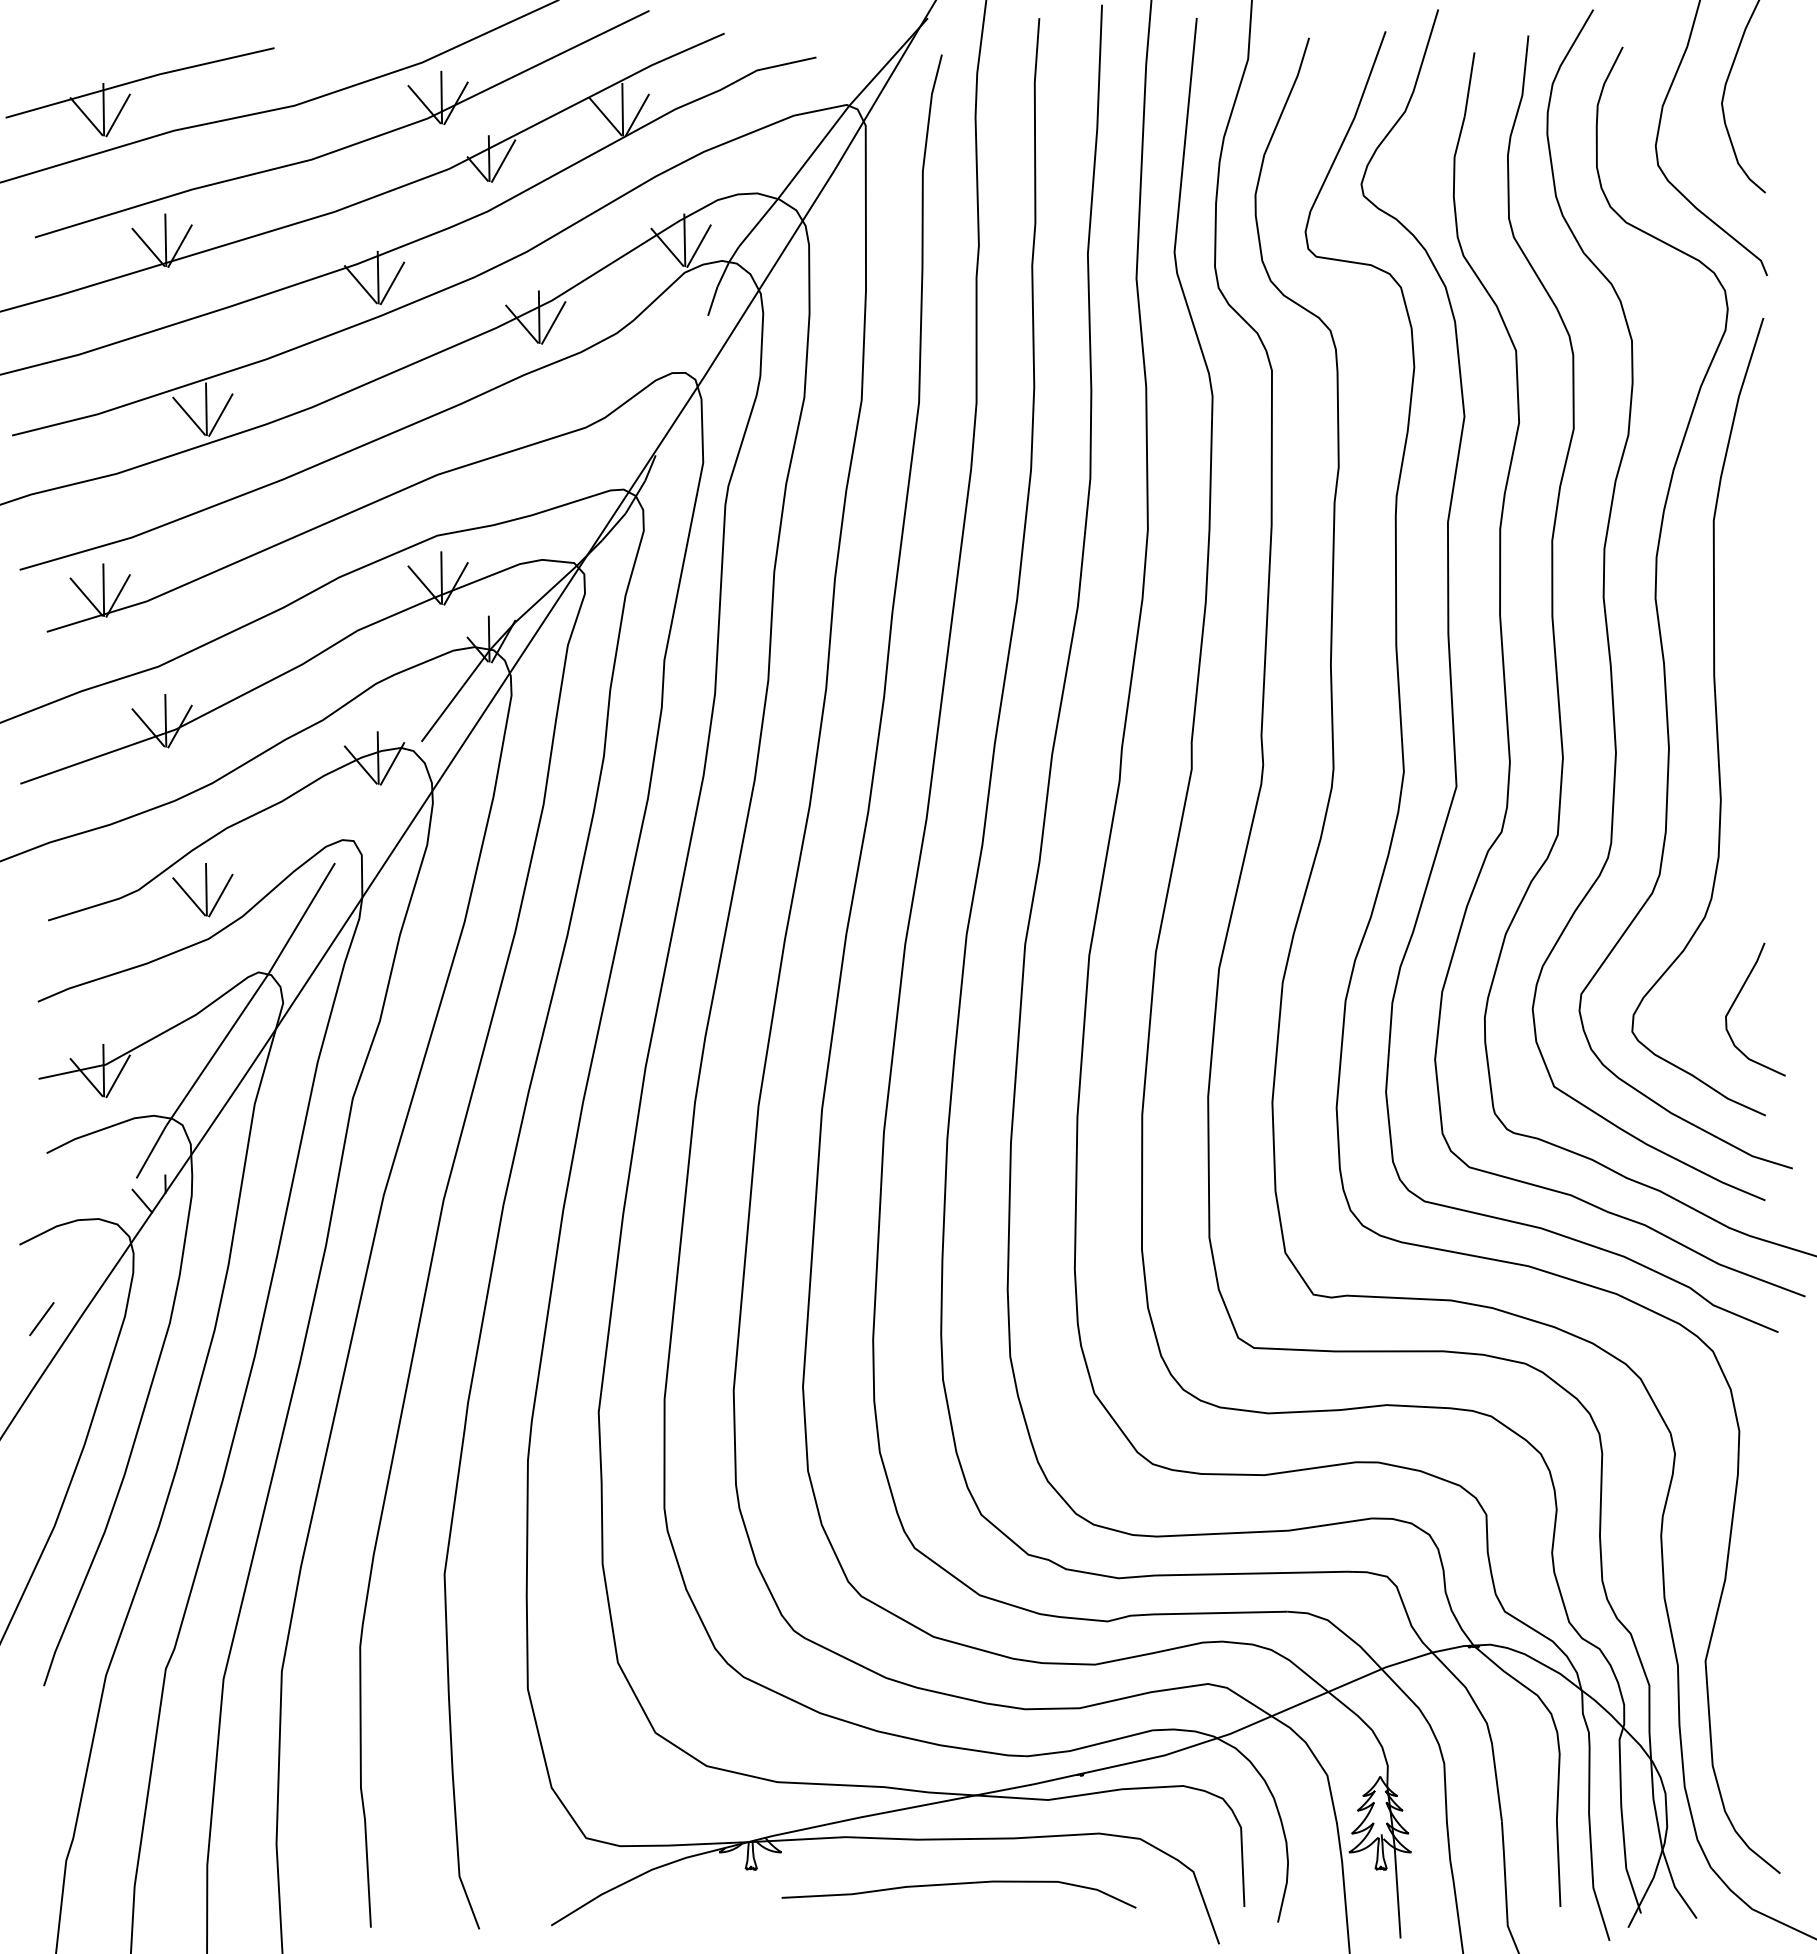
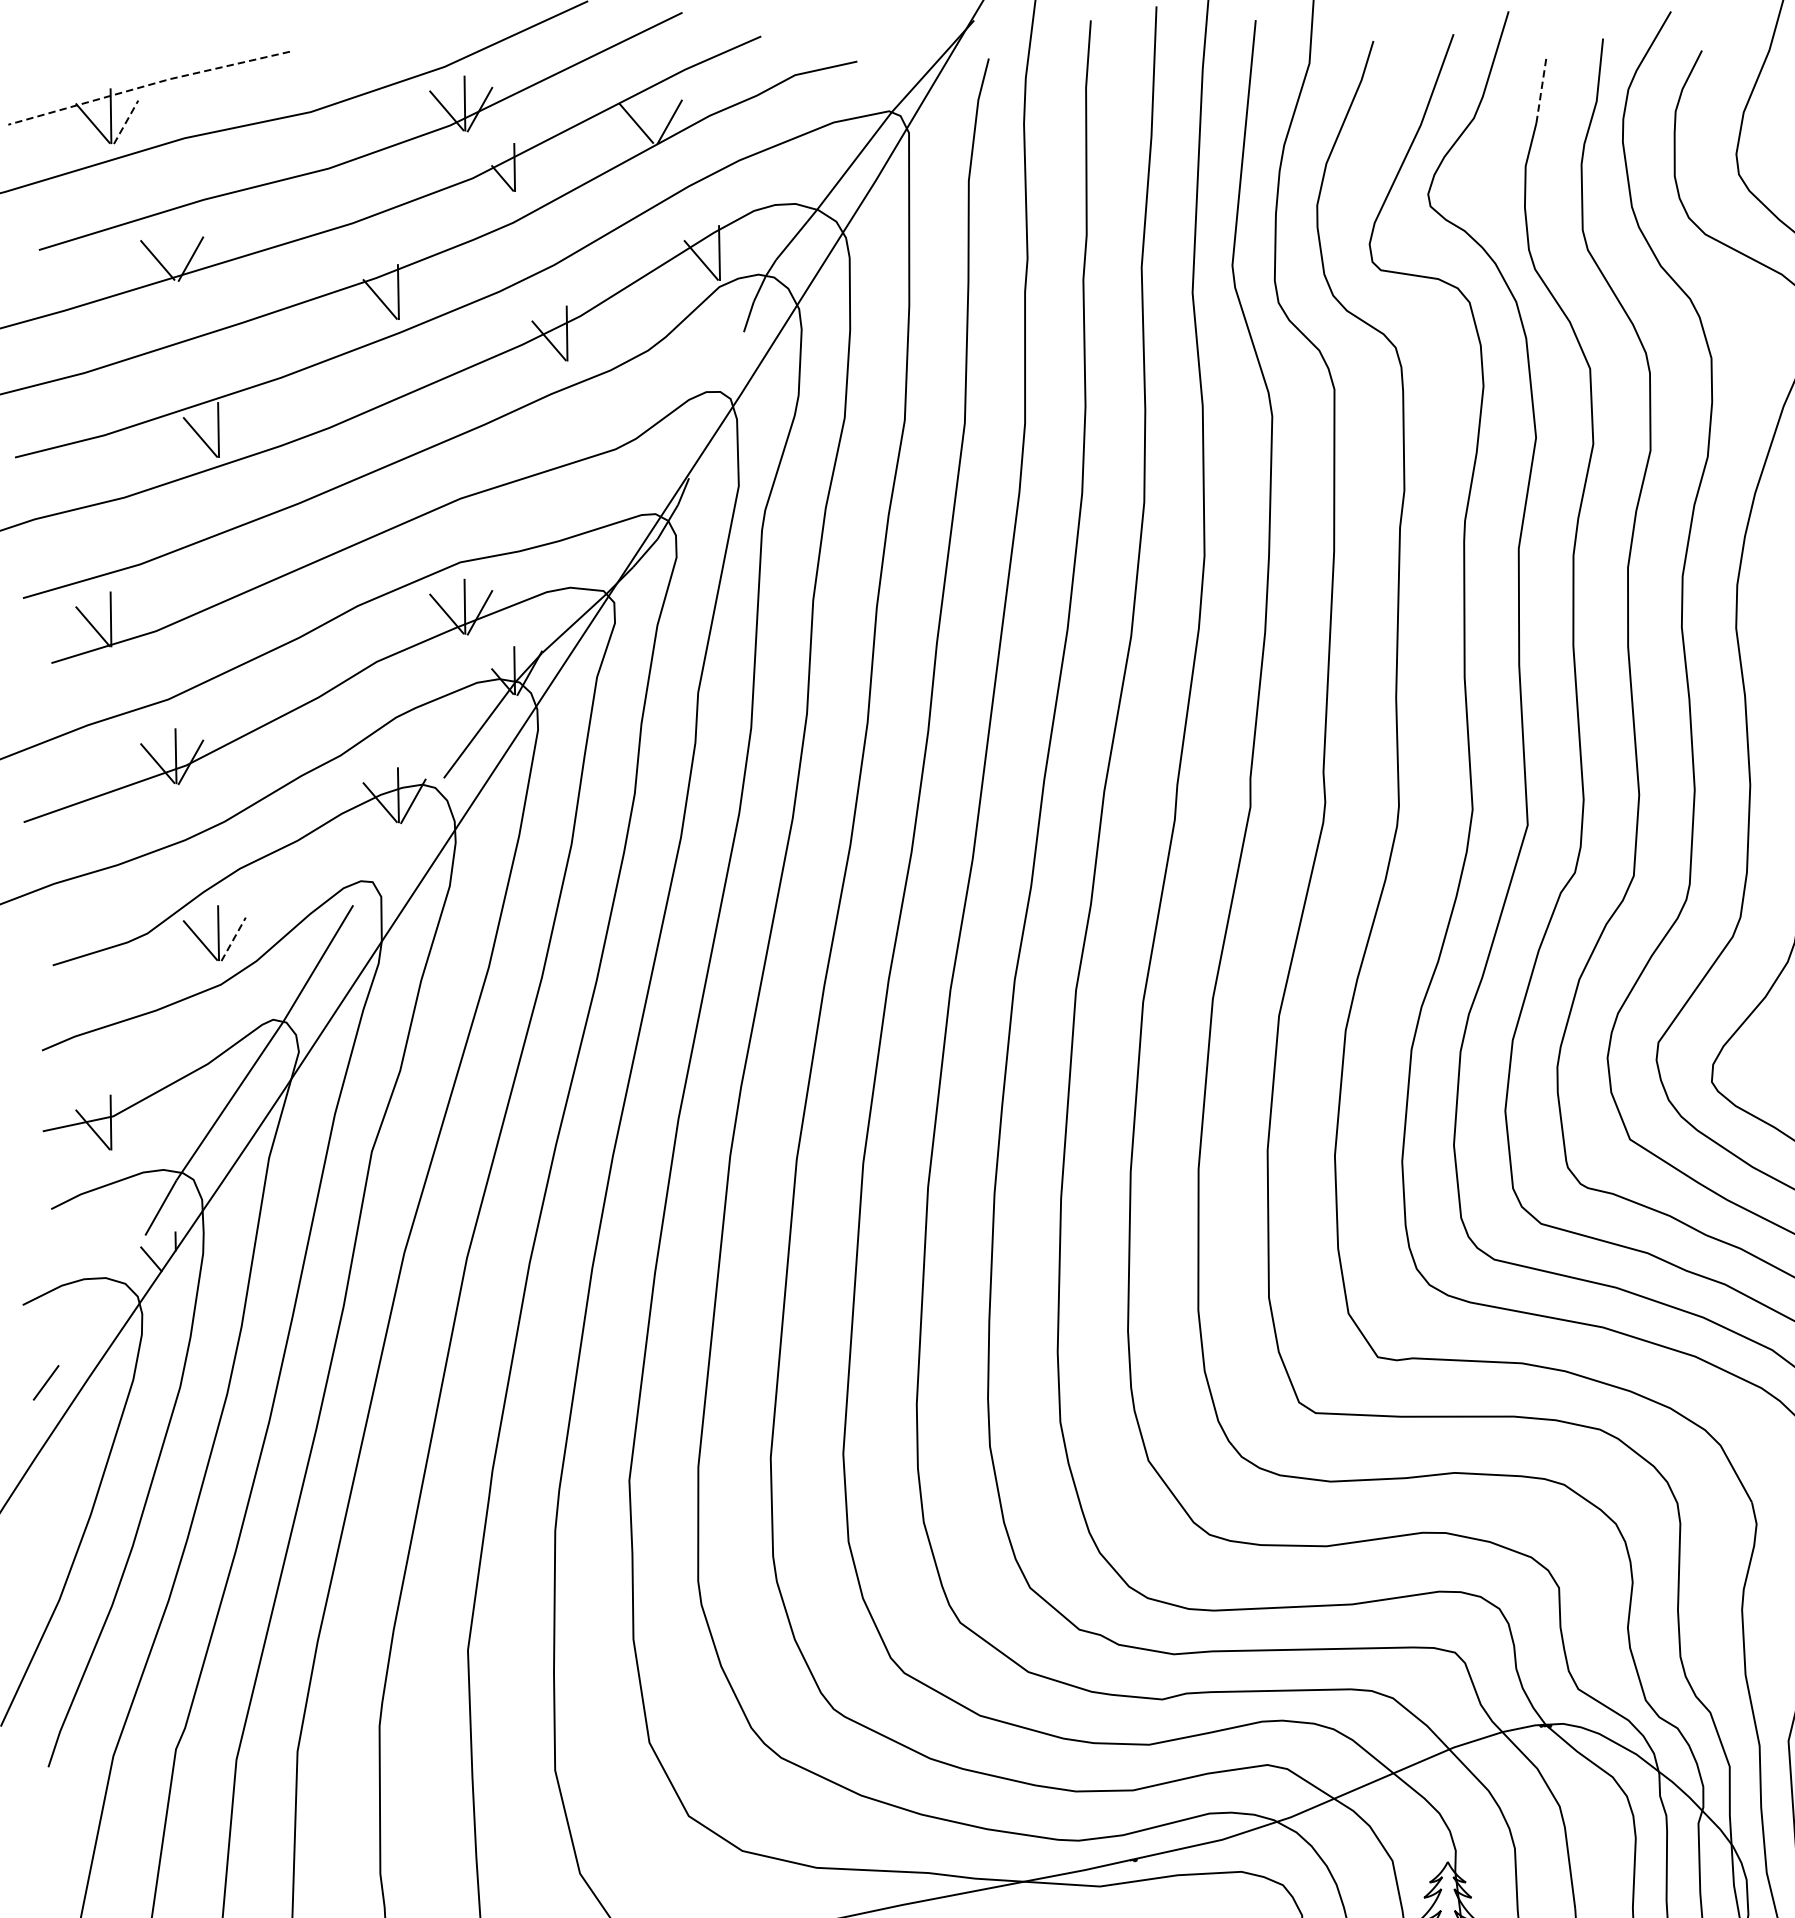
line: (139, 80) -> (148, 85), solid -> dashed
line: (1469, 83) -> (1541, 88), solid -> dashed
line: (622, 109) -> (654, 116), removed
line: (118, 115) -> (126, 122), solid -> dashed
line: (503, 160) -> (529, 169), removed
line: (165, 240) -> (175, 253), removed
line: (698, 245) -> (733, 258), removed
line: (392, 283) -> (413, 298), removed
line: (553, 322) -> (582, 339), removed
line: (220, 414) -> (233, 435), removed
line: (117, 595) -> (125, 625), removed
line: (220, 895) -> (233, 939), solid -> dashed
line: (117, 1076) -> (125, 1128), removed

